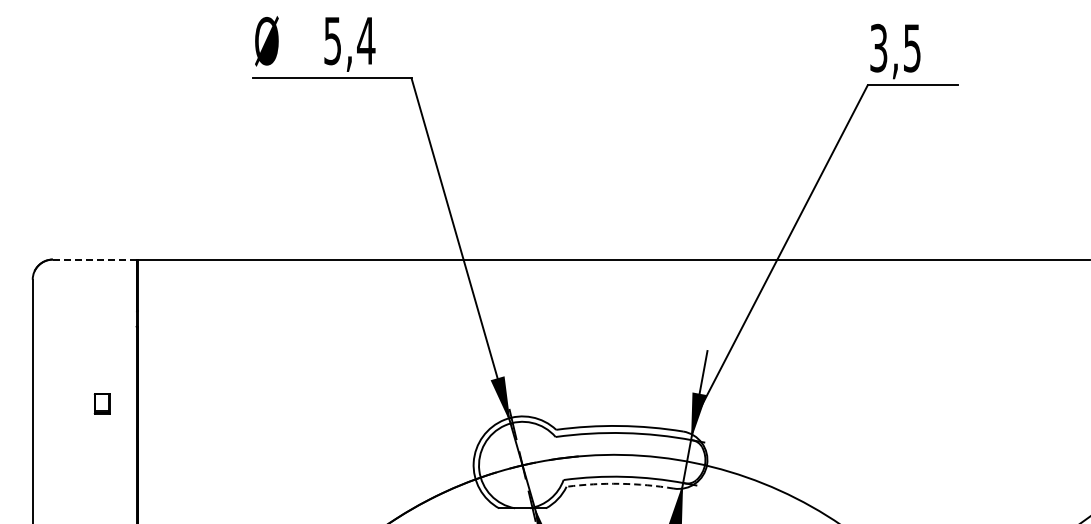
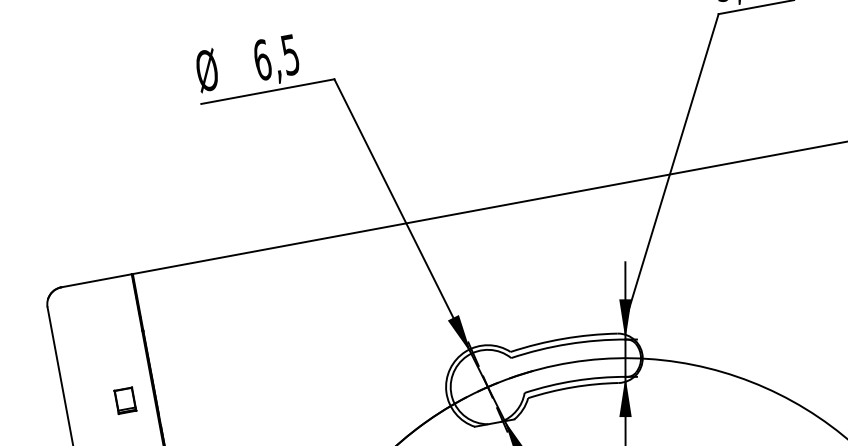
text: (349, 40) -> (276, 57), 5,4 -> 6,5
line: (94, 259) -> (96, 280), dashed -> solid
part: (101, 403) -> (124, 400), size x1.43
arc: (620, 483) -> (572, 387), dashed -> solid

